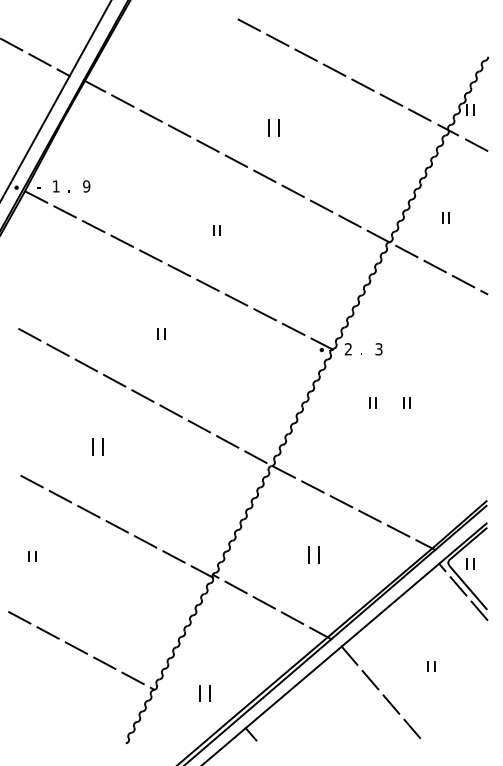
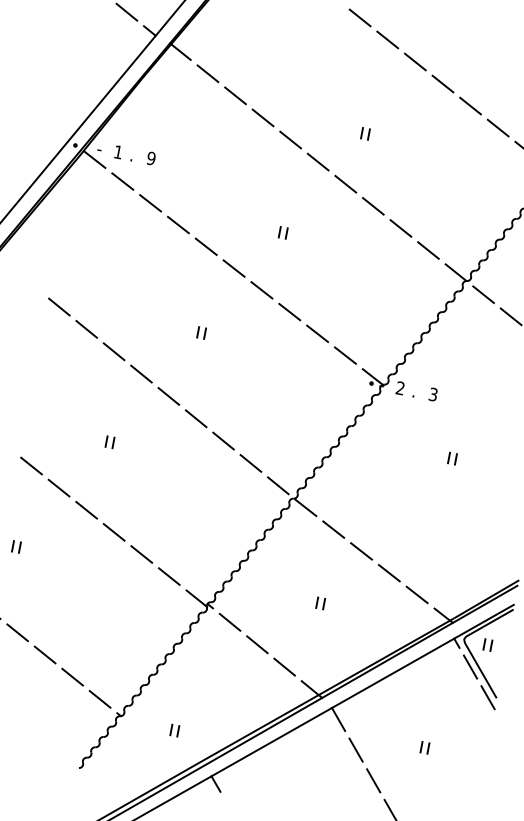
part: (273, 127) -> (365, 133), size x0.62
part: (372, 402) -> (415, 450), removed
part: (97, 446) -> (109, 441), size x0.62
part: (313, 554) -> (320, 602), size x0.62
part: (204, 693) -> (174, 730), size x0.62

